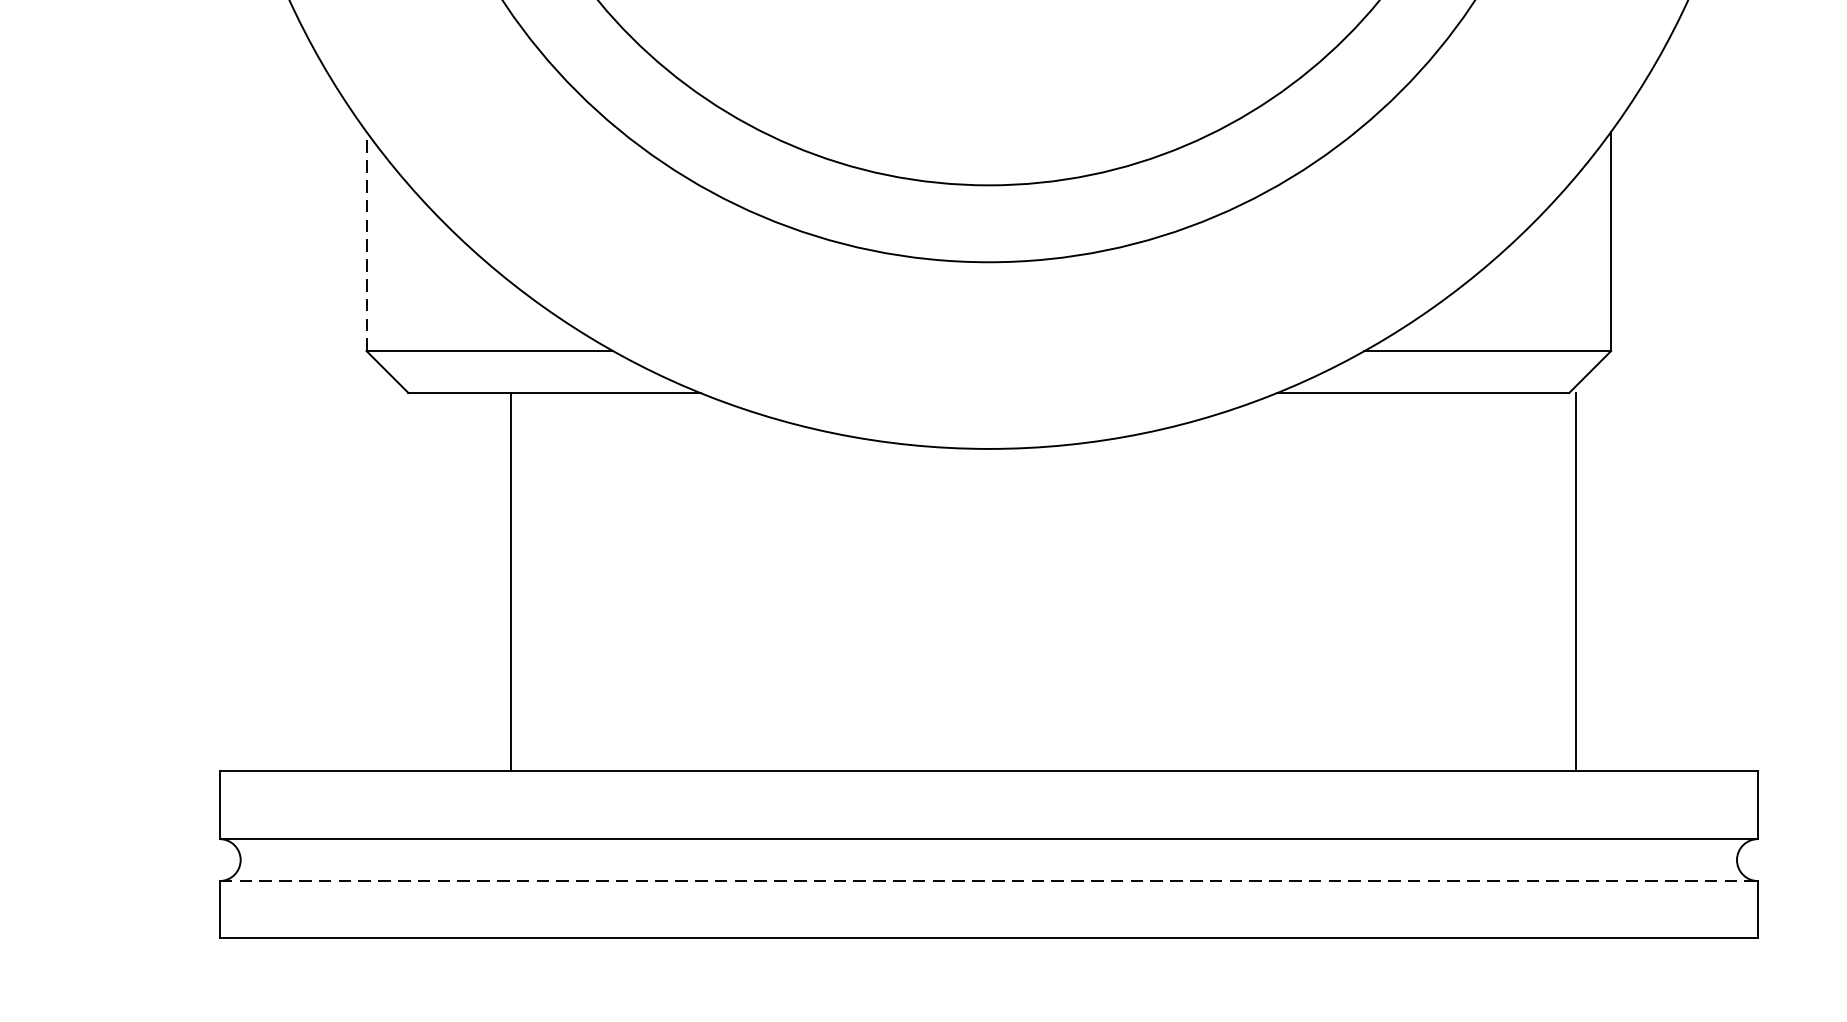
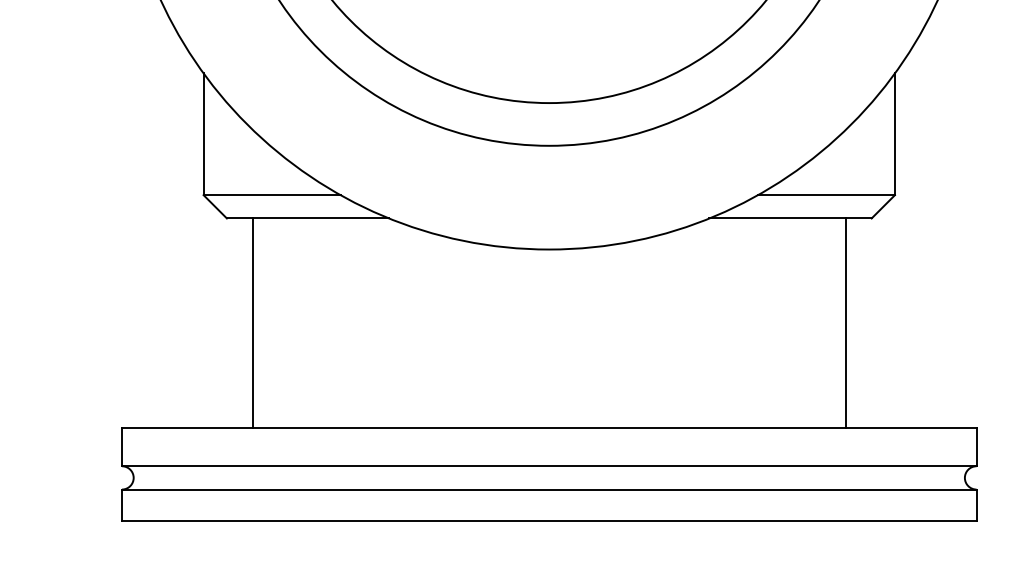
line: (366, 241) -> (203, 134), dashed -> solid
line: (510, 582) -> (252, 323), moved
line: (1576, 582) -> (845, 323), moved
line: (989, 880) -> (549, 489), dashed -> solid

